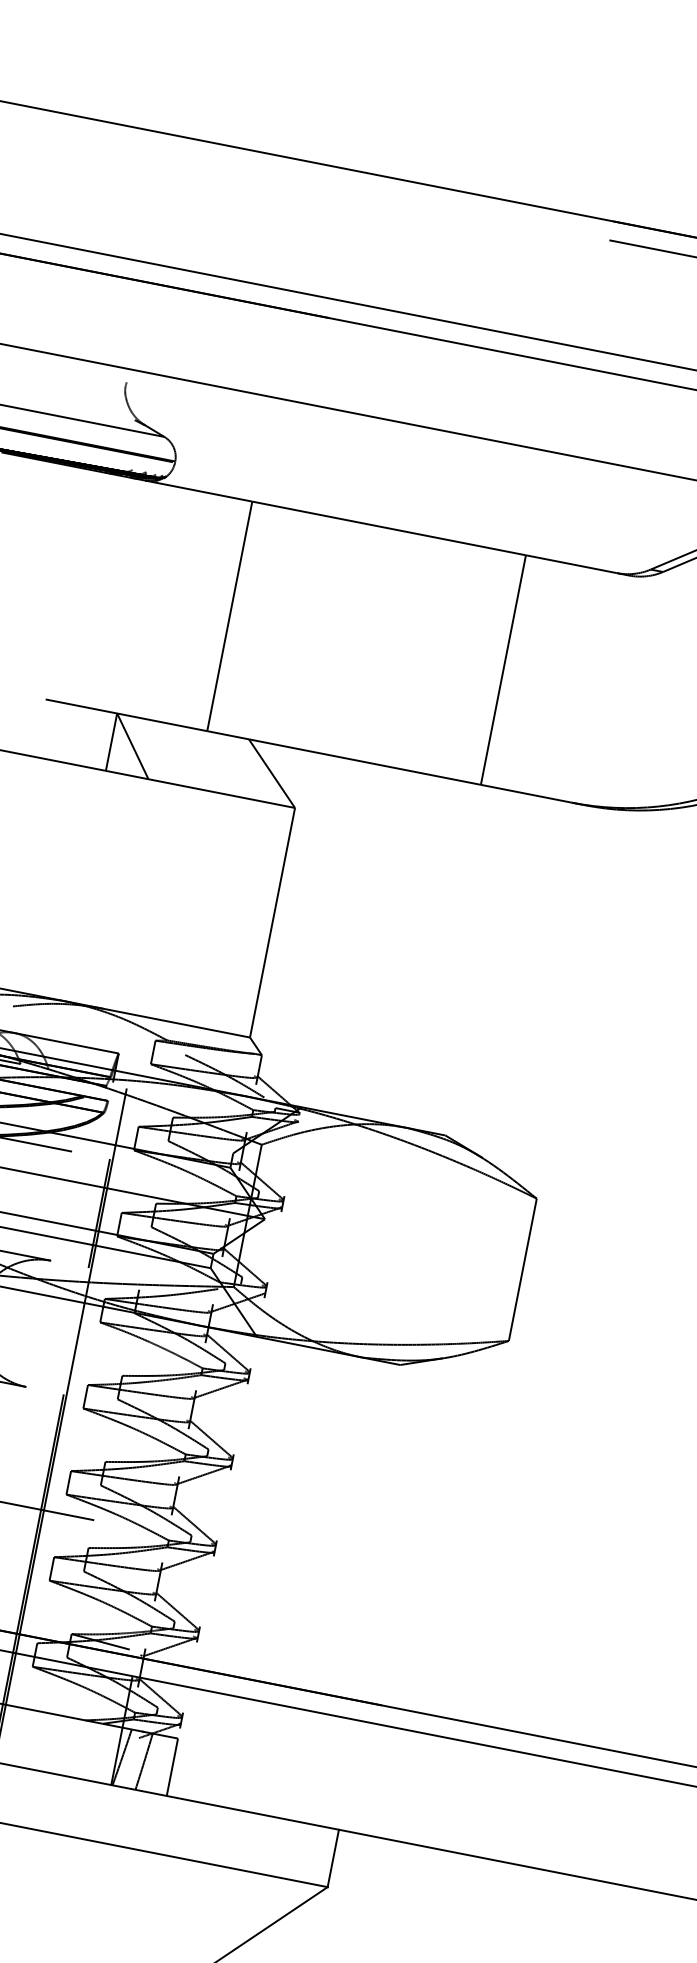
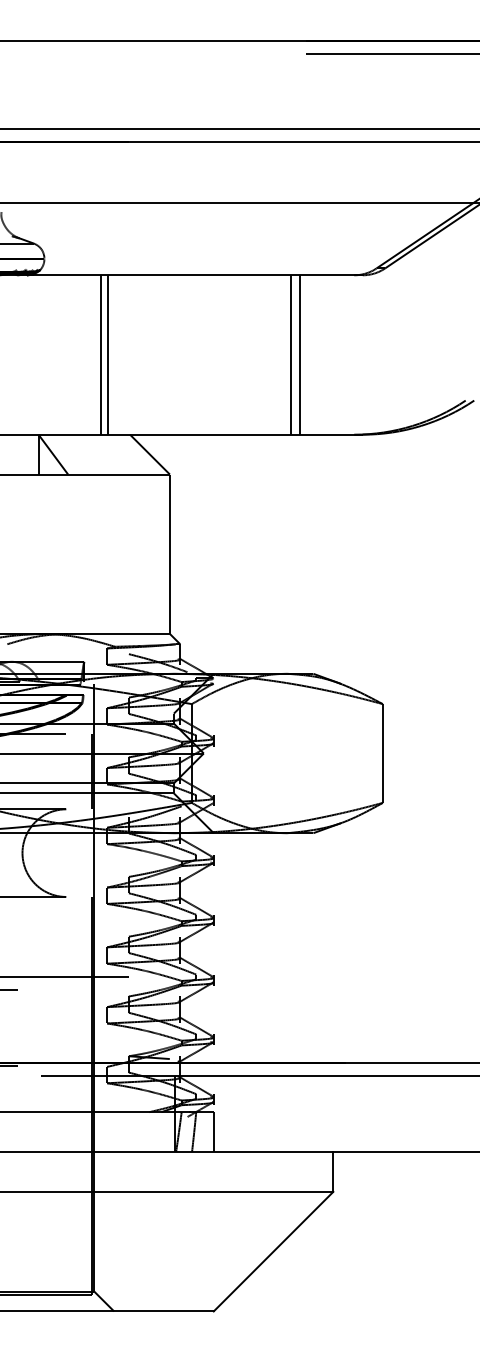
line: (239, 617) -> (107, 354), added
line: (515, 671) -> (299, 354), added

